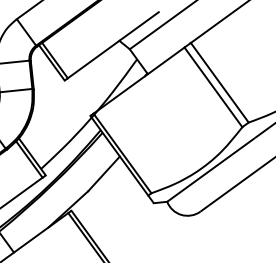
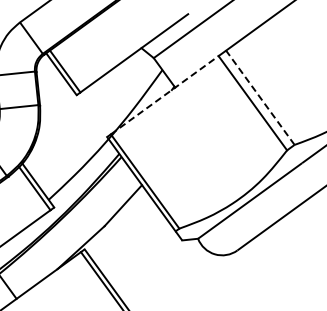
line: (138, 80) -> (164, 95), solid -> dashed
line: (219, 82) -> (260, 97), solid -> dashed

